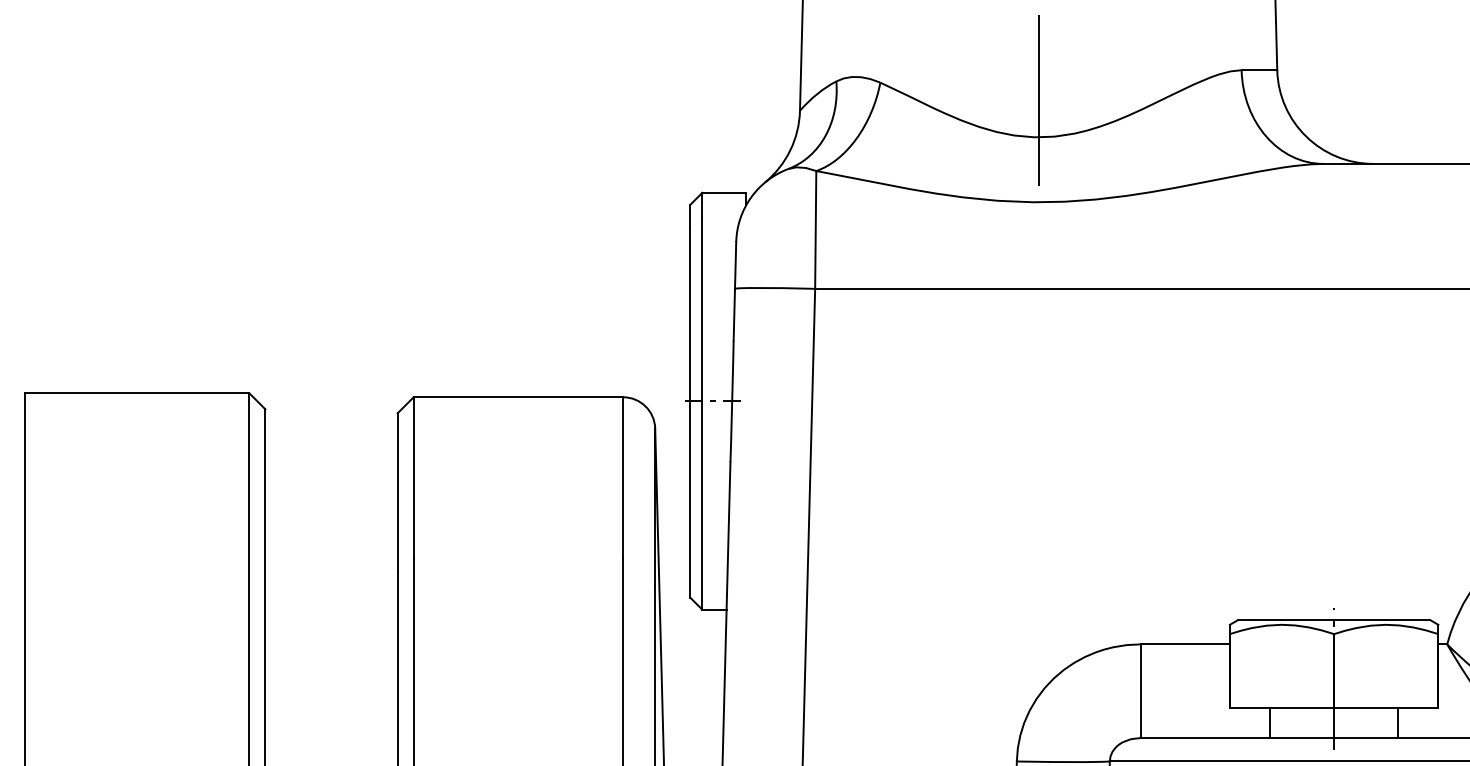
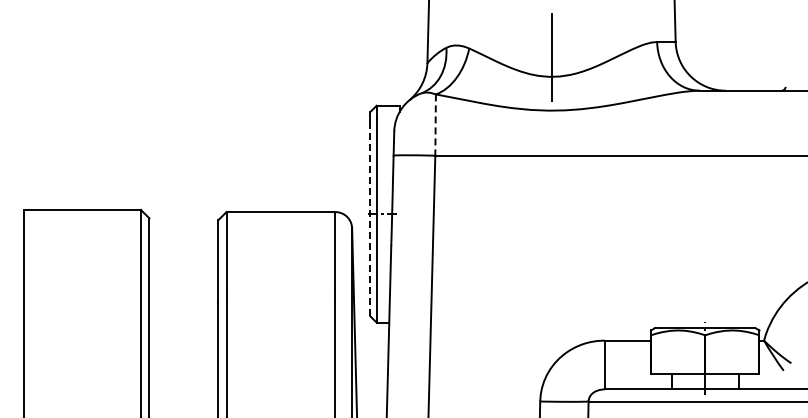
line: (815, 230) -> (435, 125), solid -> dashed
line: (690, 413) -> (370, 220), solid -> dashed

